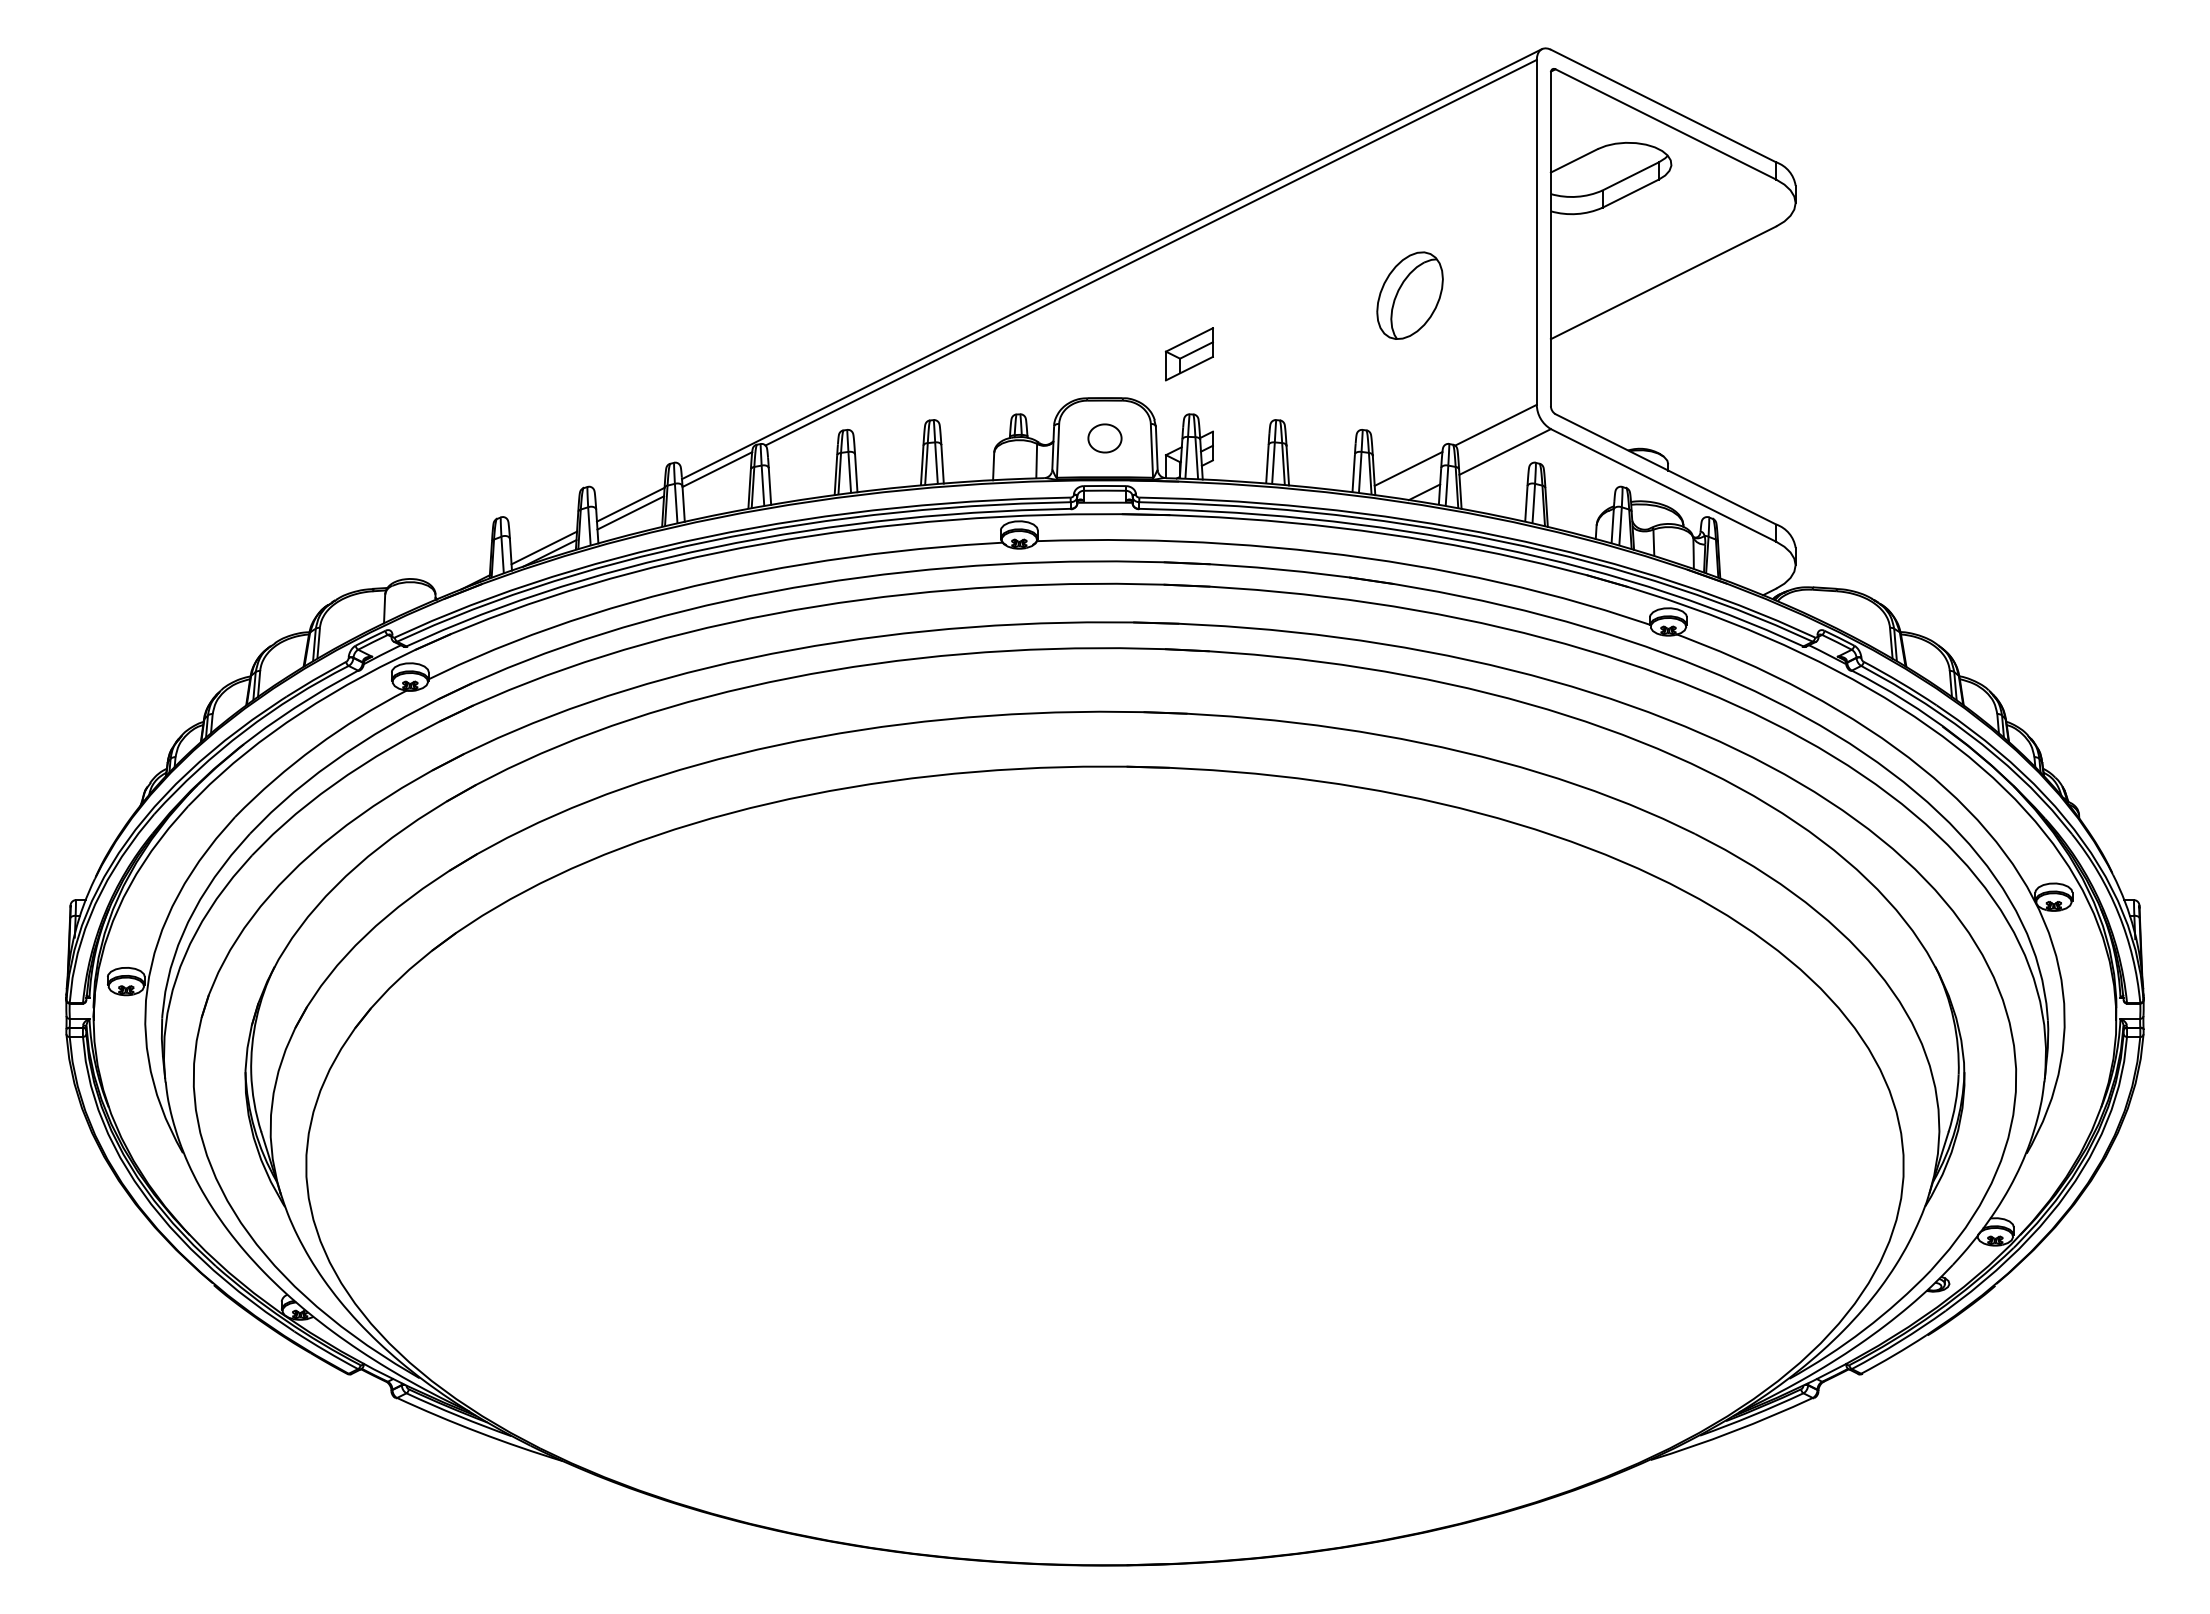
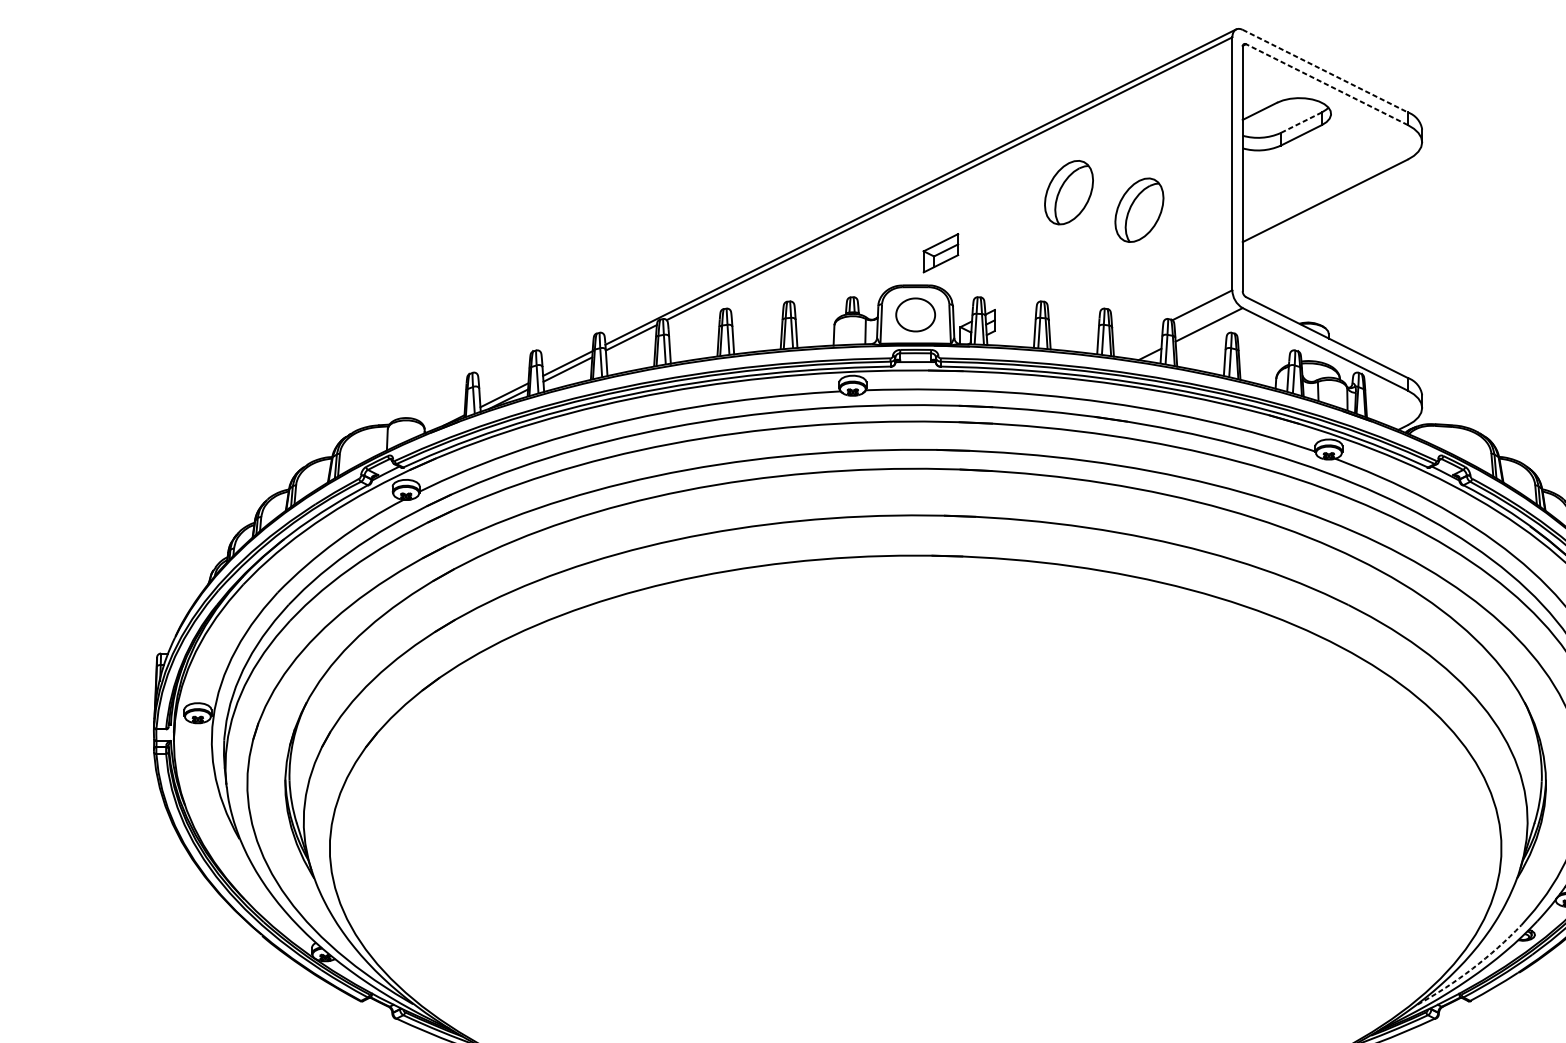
line: (1663, 106) -> (1325, 71), solid -> dashed
line: (1665, 124) -> (1326, 84), solid -> dashed
line: (1630, 176) -> (1301, 122), solid -> dashed
part: (1313, 271) -> (1068, 192), added
part: (1188, 354) -> (940, 253), moved
part: (1104, 438) -> (915, 314), size x1.6
line: (1408, 468) -> (1138, 336), removed
arc: (1864, 1329) -> (1472, 968), solid -> dashed

